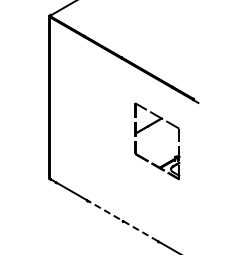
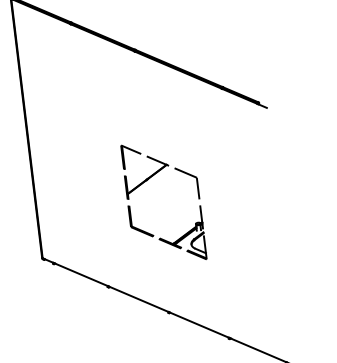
part: (150, 126) -> (150, 179), moved
line: (122, 220) -> (167, 311), dashed -> solid

